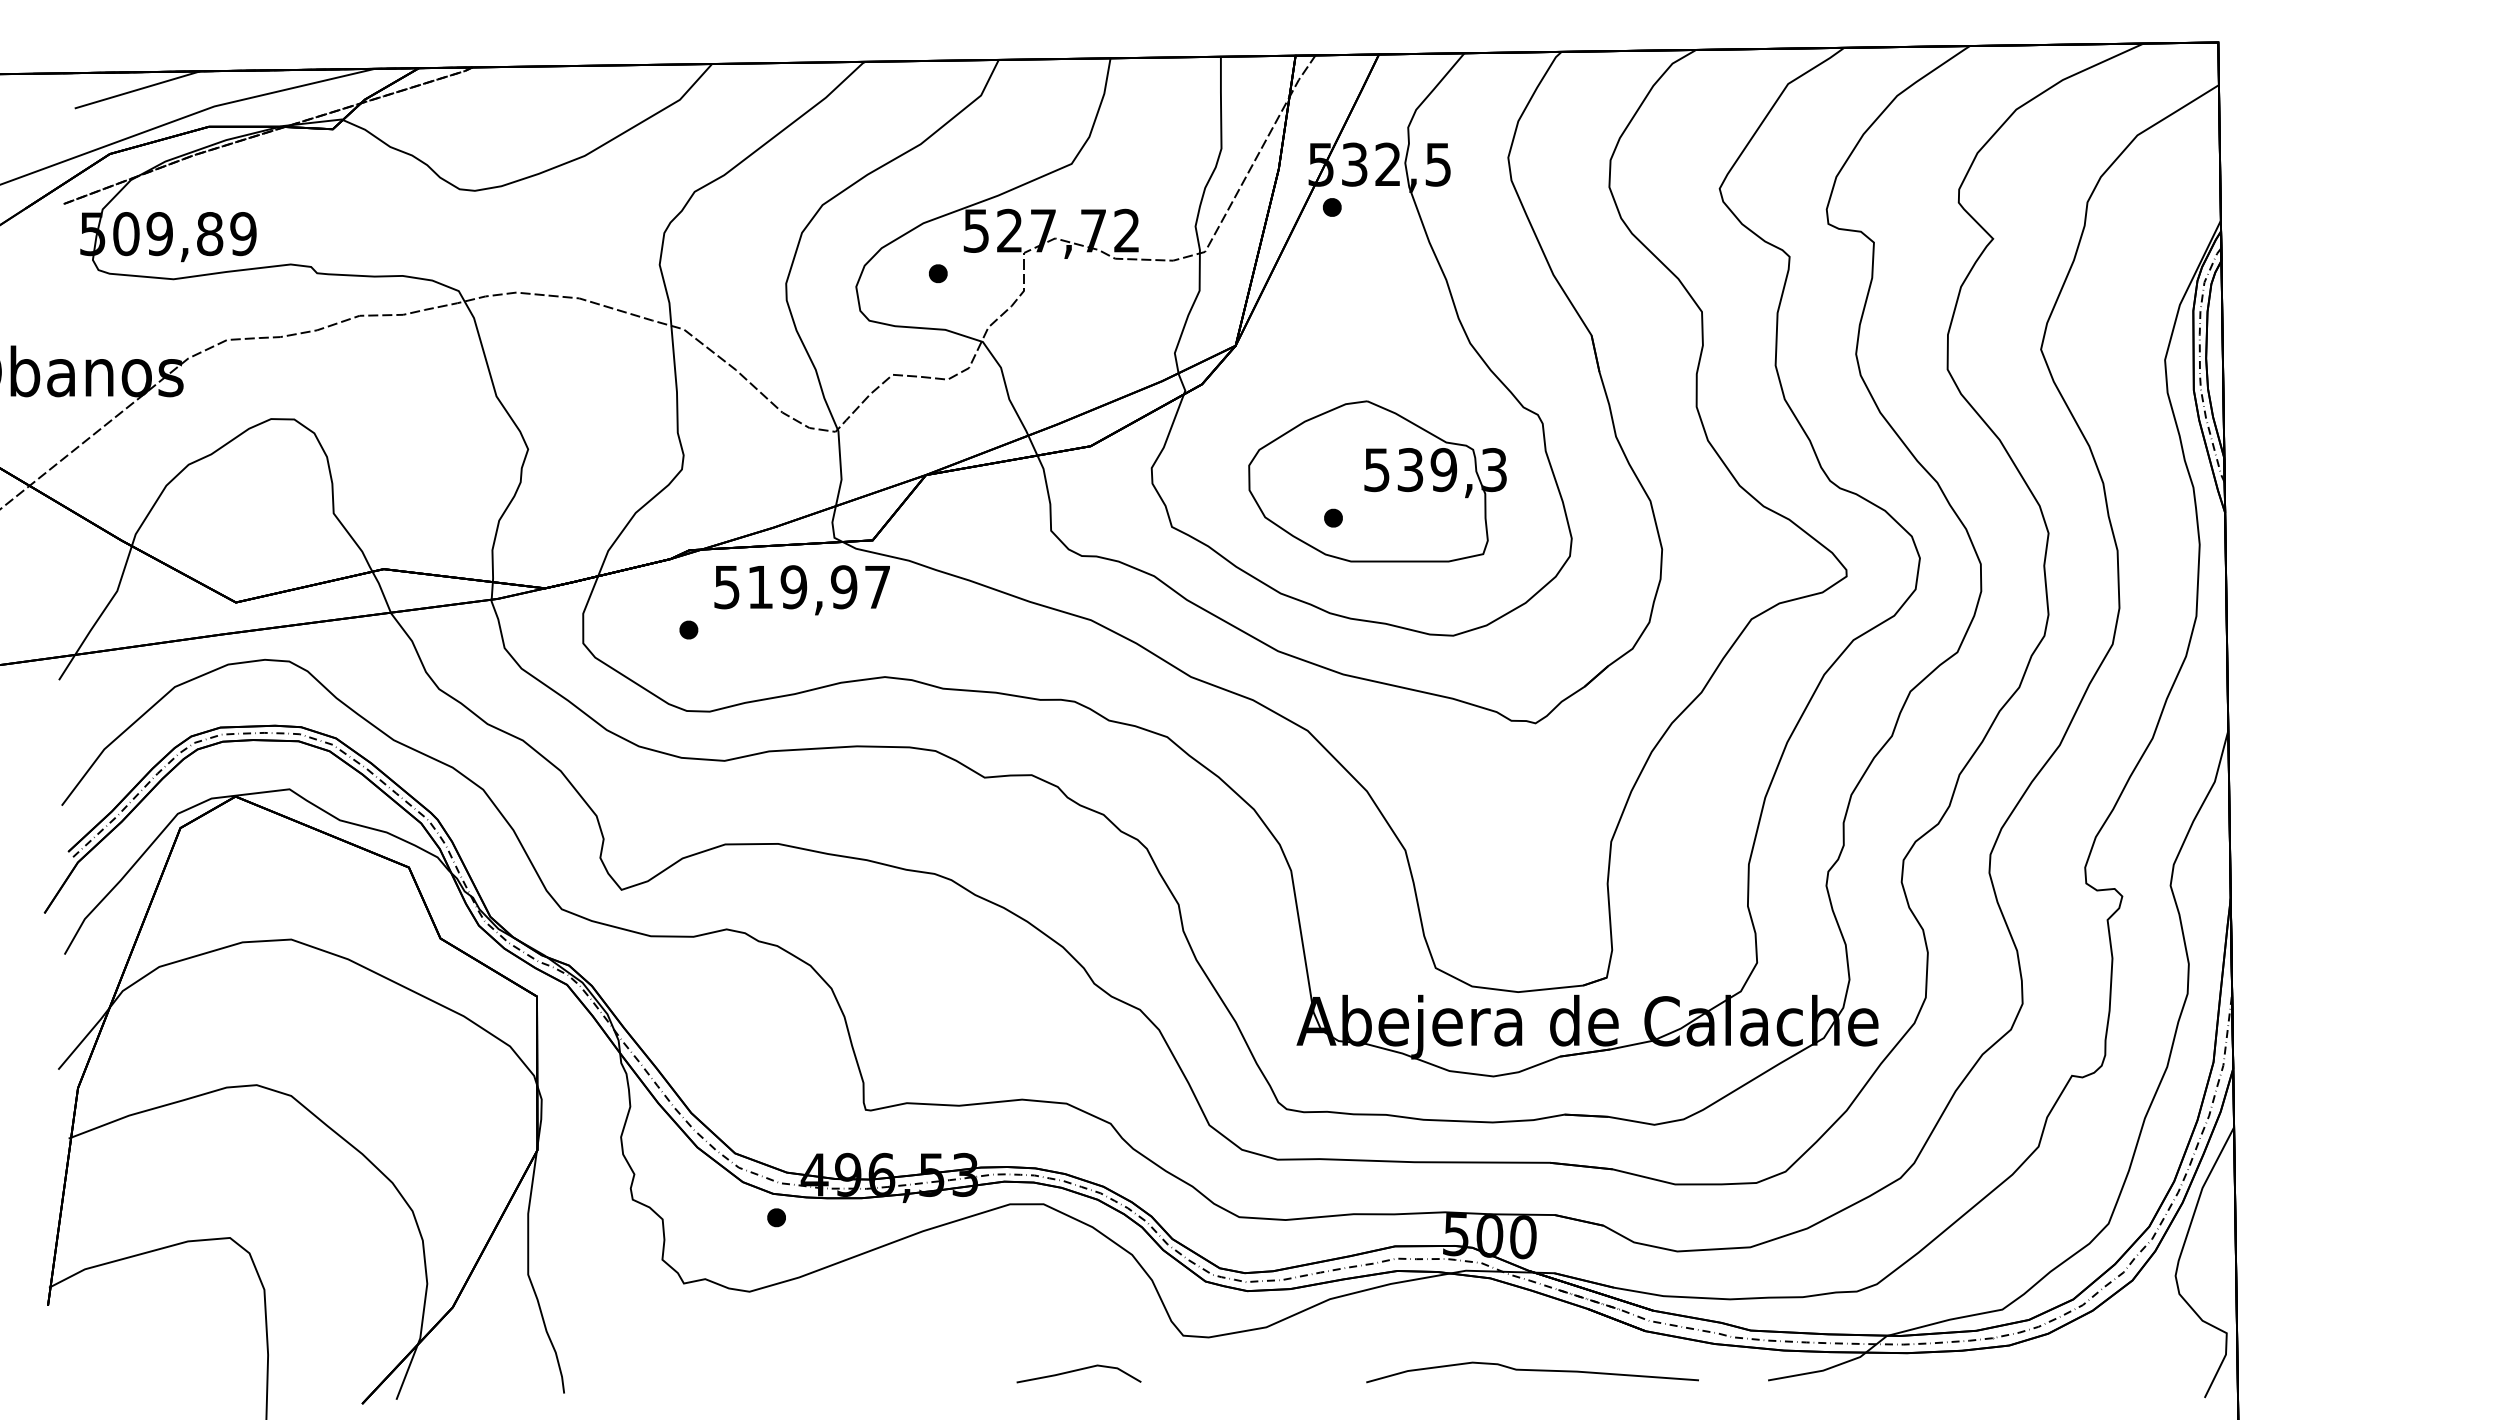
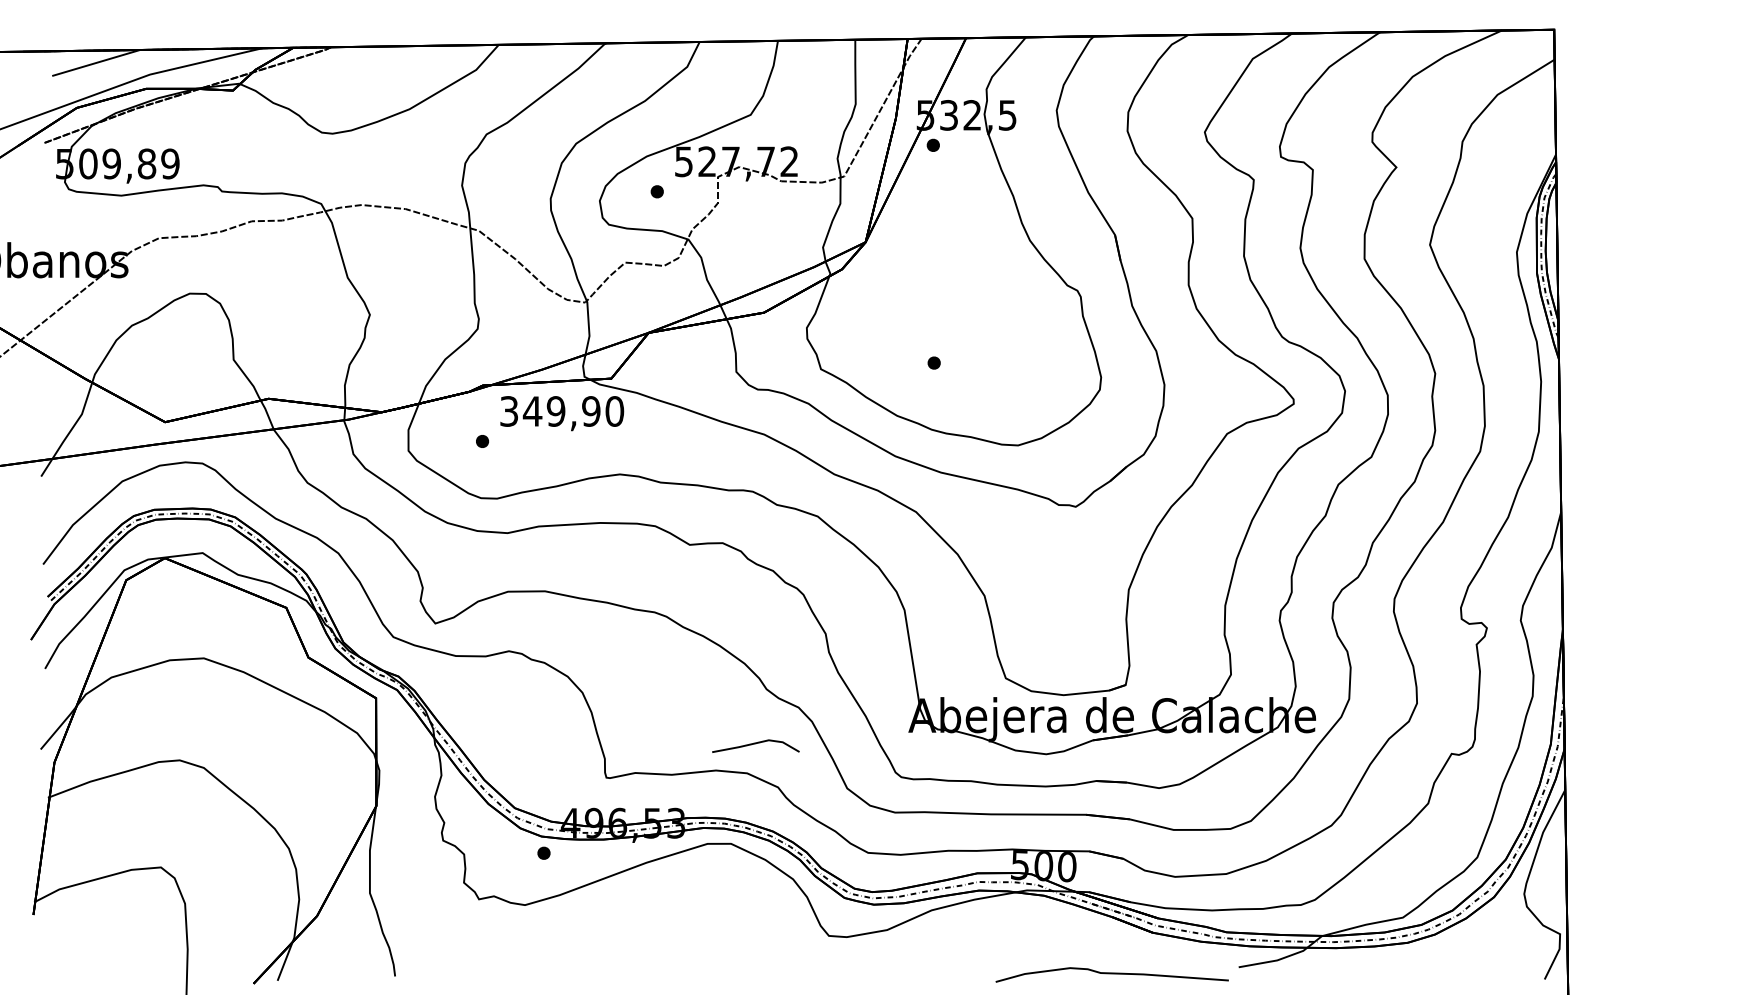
part: (1377, 481) -> (965, 337), removed
text: (802, 587) -> (562, 411), 519,97 -> 349,90
line: (1076, 1371) -> (754, 744), moved
curve: (1532, 1371) -> (1112, 974), moved

